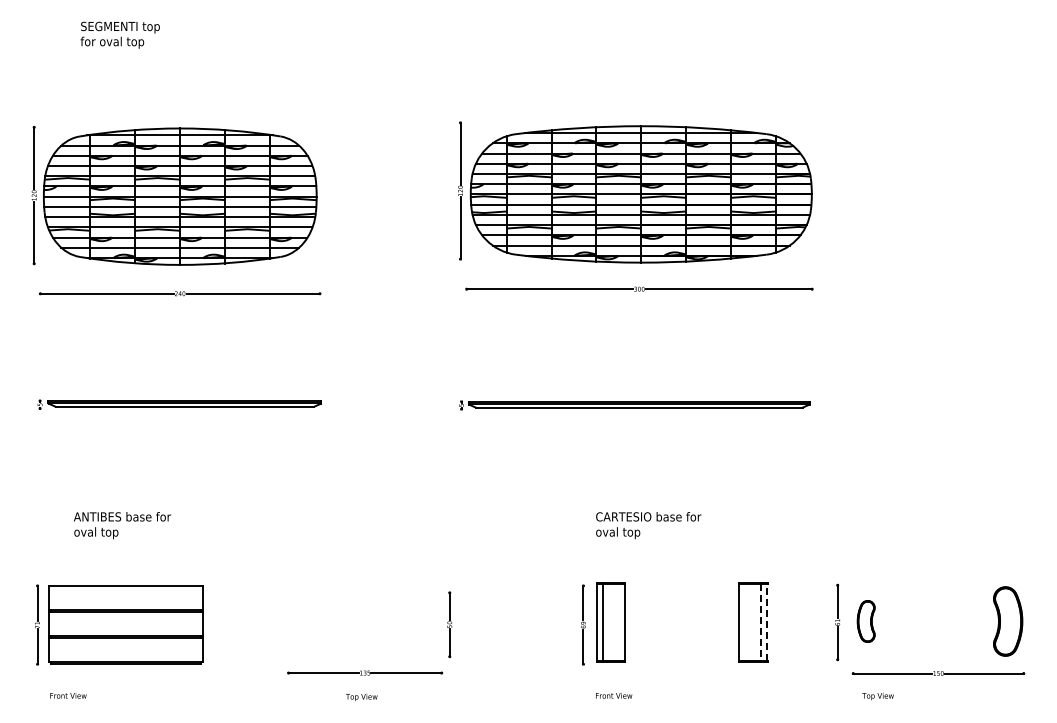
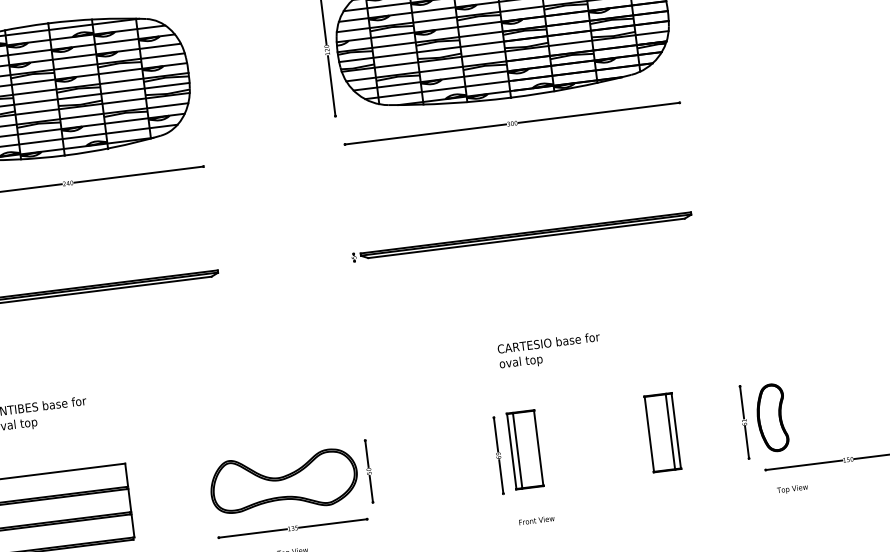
part: (866, 621) -> (772, 418), size x1.67
line: (761, 622) -> (670, 431), dashed -> solid
line: (767, 622) -> (676, 430), dashed -> solid
part: (361, 624) -> (283, 481), added

